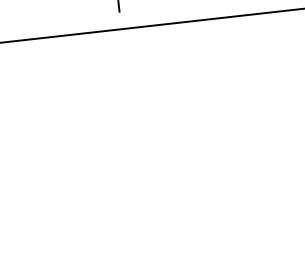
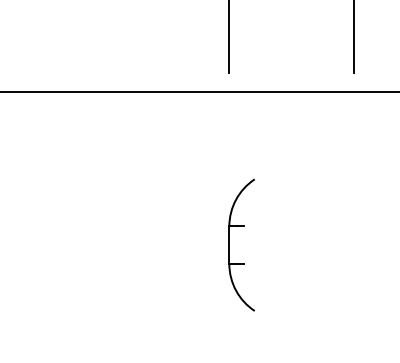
part: (137, 167) -> (229, 244), added

